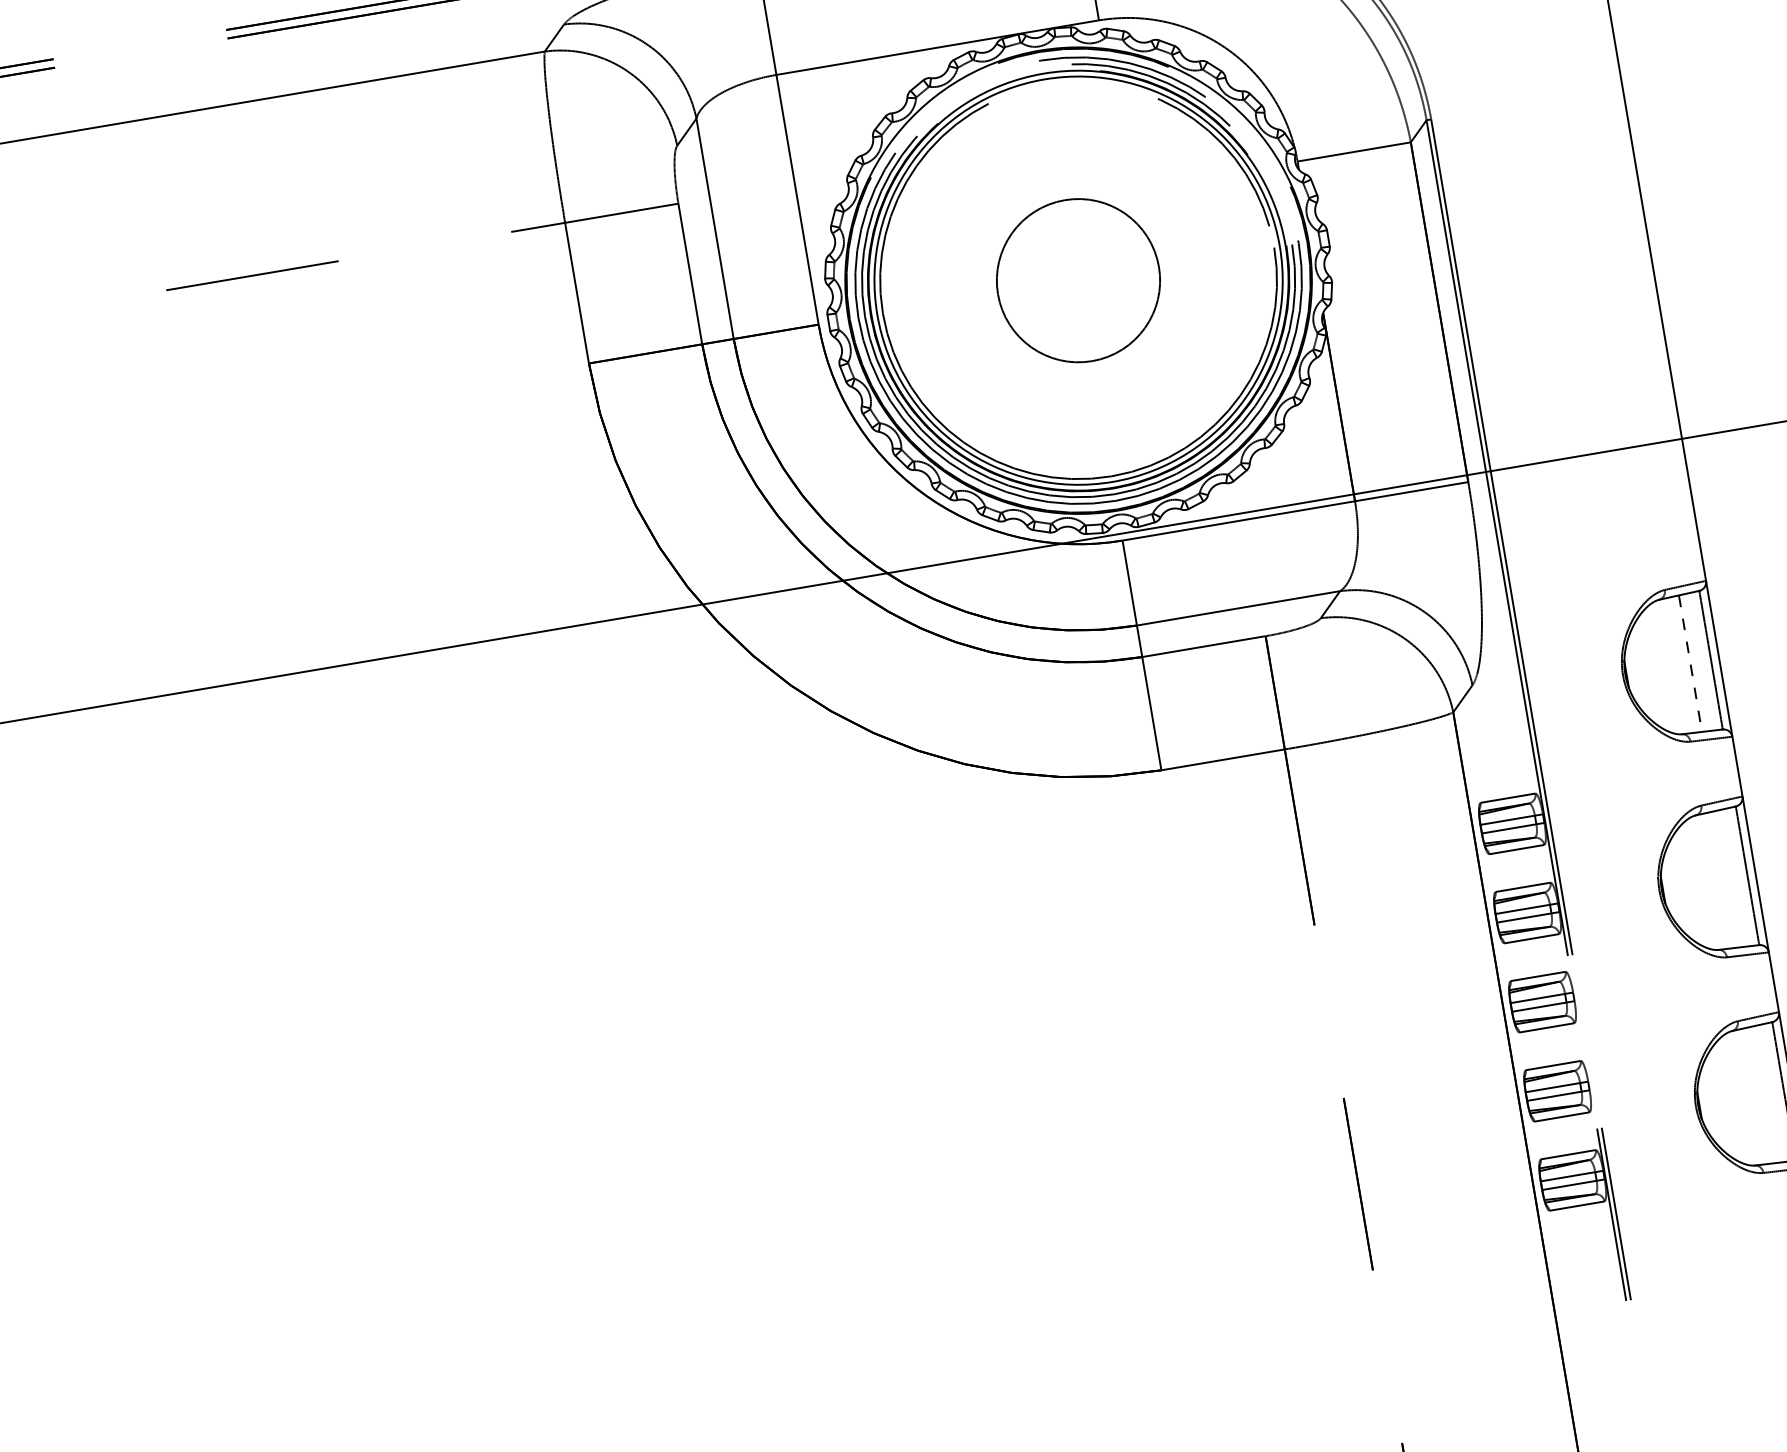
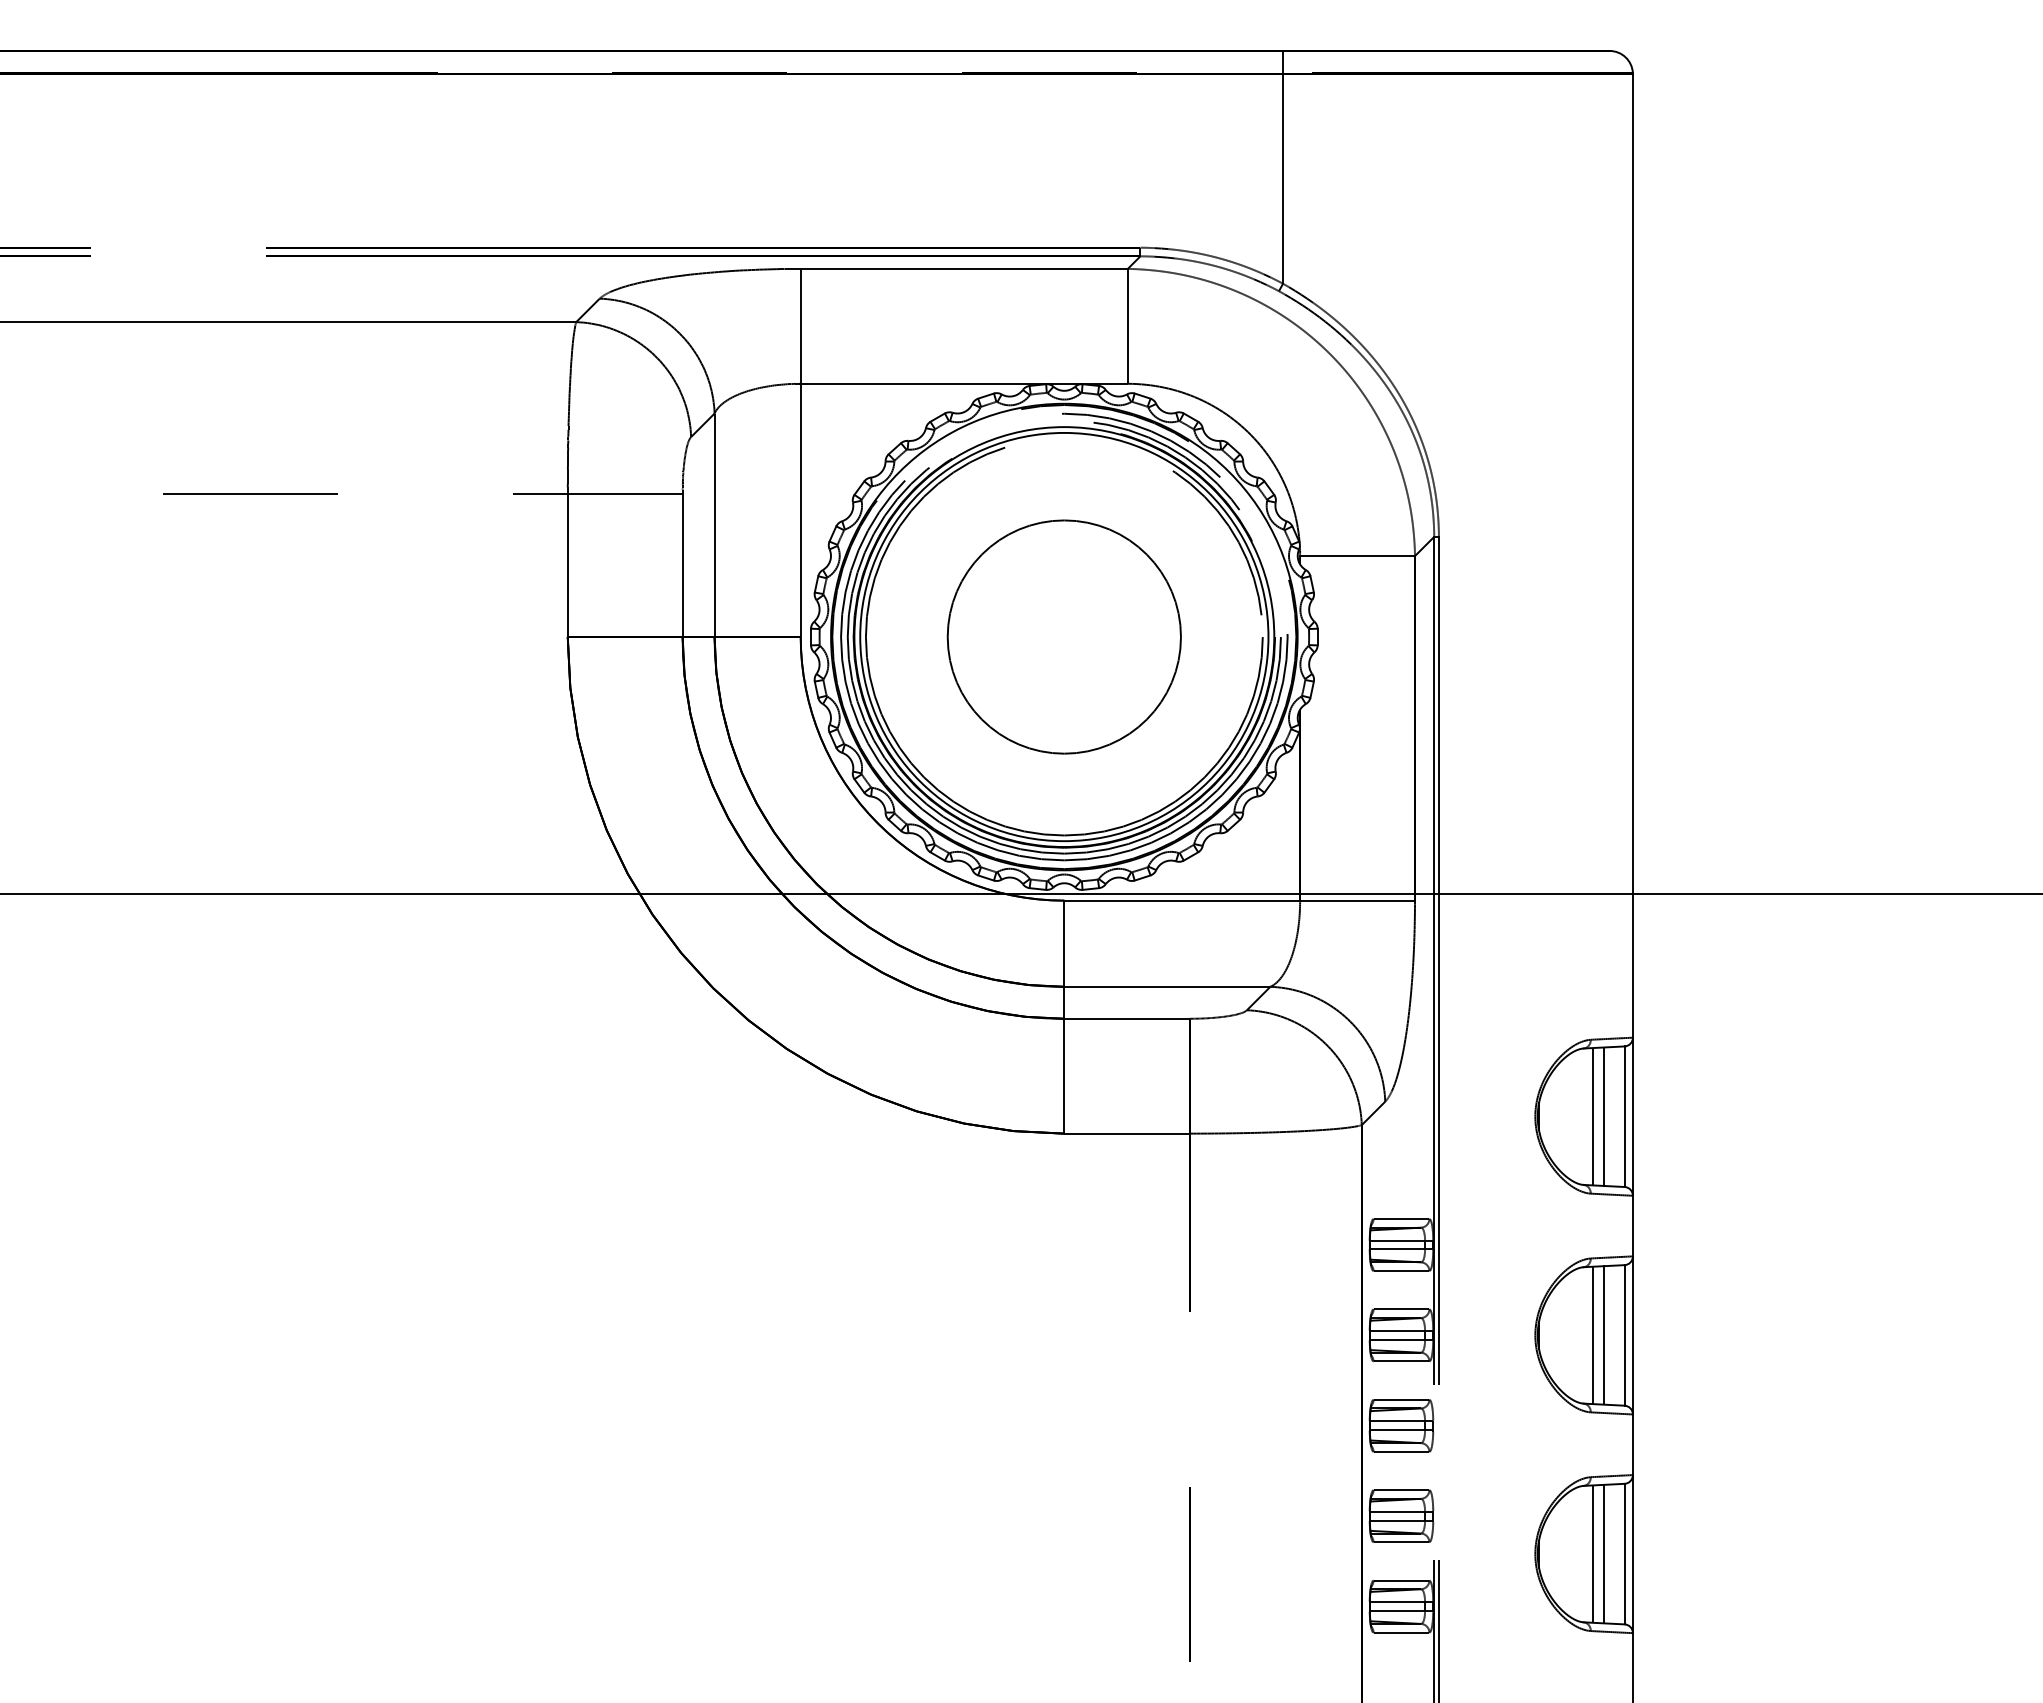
circle: (1077, 280) -> (1063, 636), size x1.43
line: (1690, 663) -> (1603, 1116), dashed -> solid
line: (1679, 665) -> (1592, 1116), added
line: (1726, 879) -> (1603, 1335), added
line: (1715, 880) -> (1592, 1334), added
line: (1763, 1095) -> (1603, 1554), added
line: (1752, 1096) -> (1592, 1553), added

